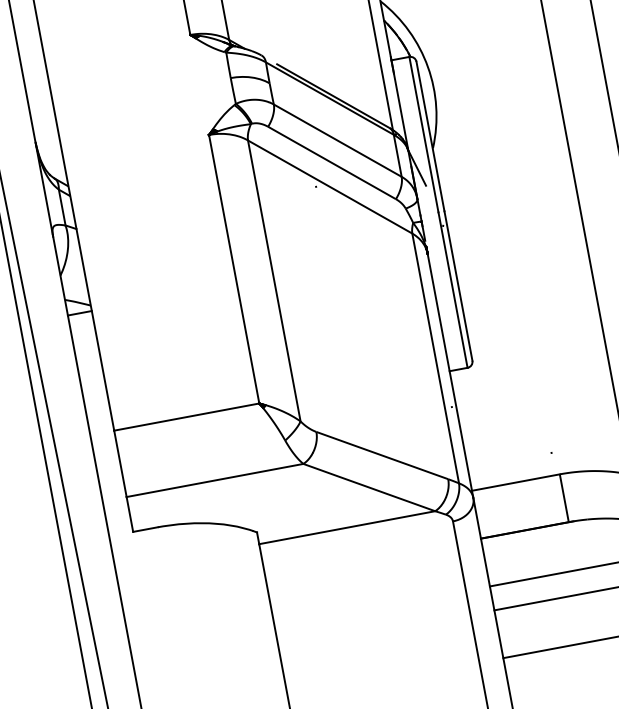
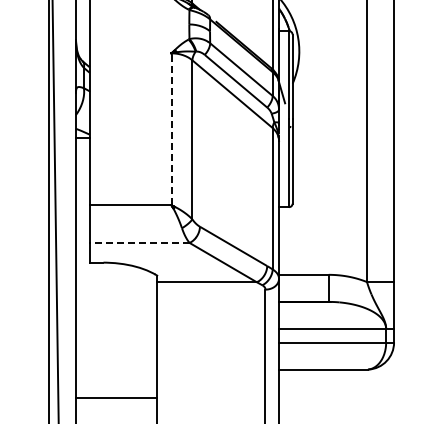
line: (233, 269) -> (171, 129), solid -> dashed
line: (214, 479) -> (139, 242), solid -> dashed

